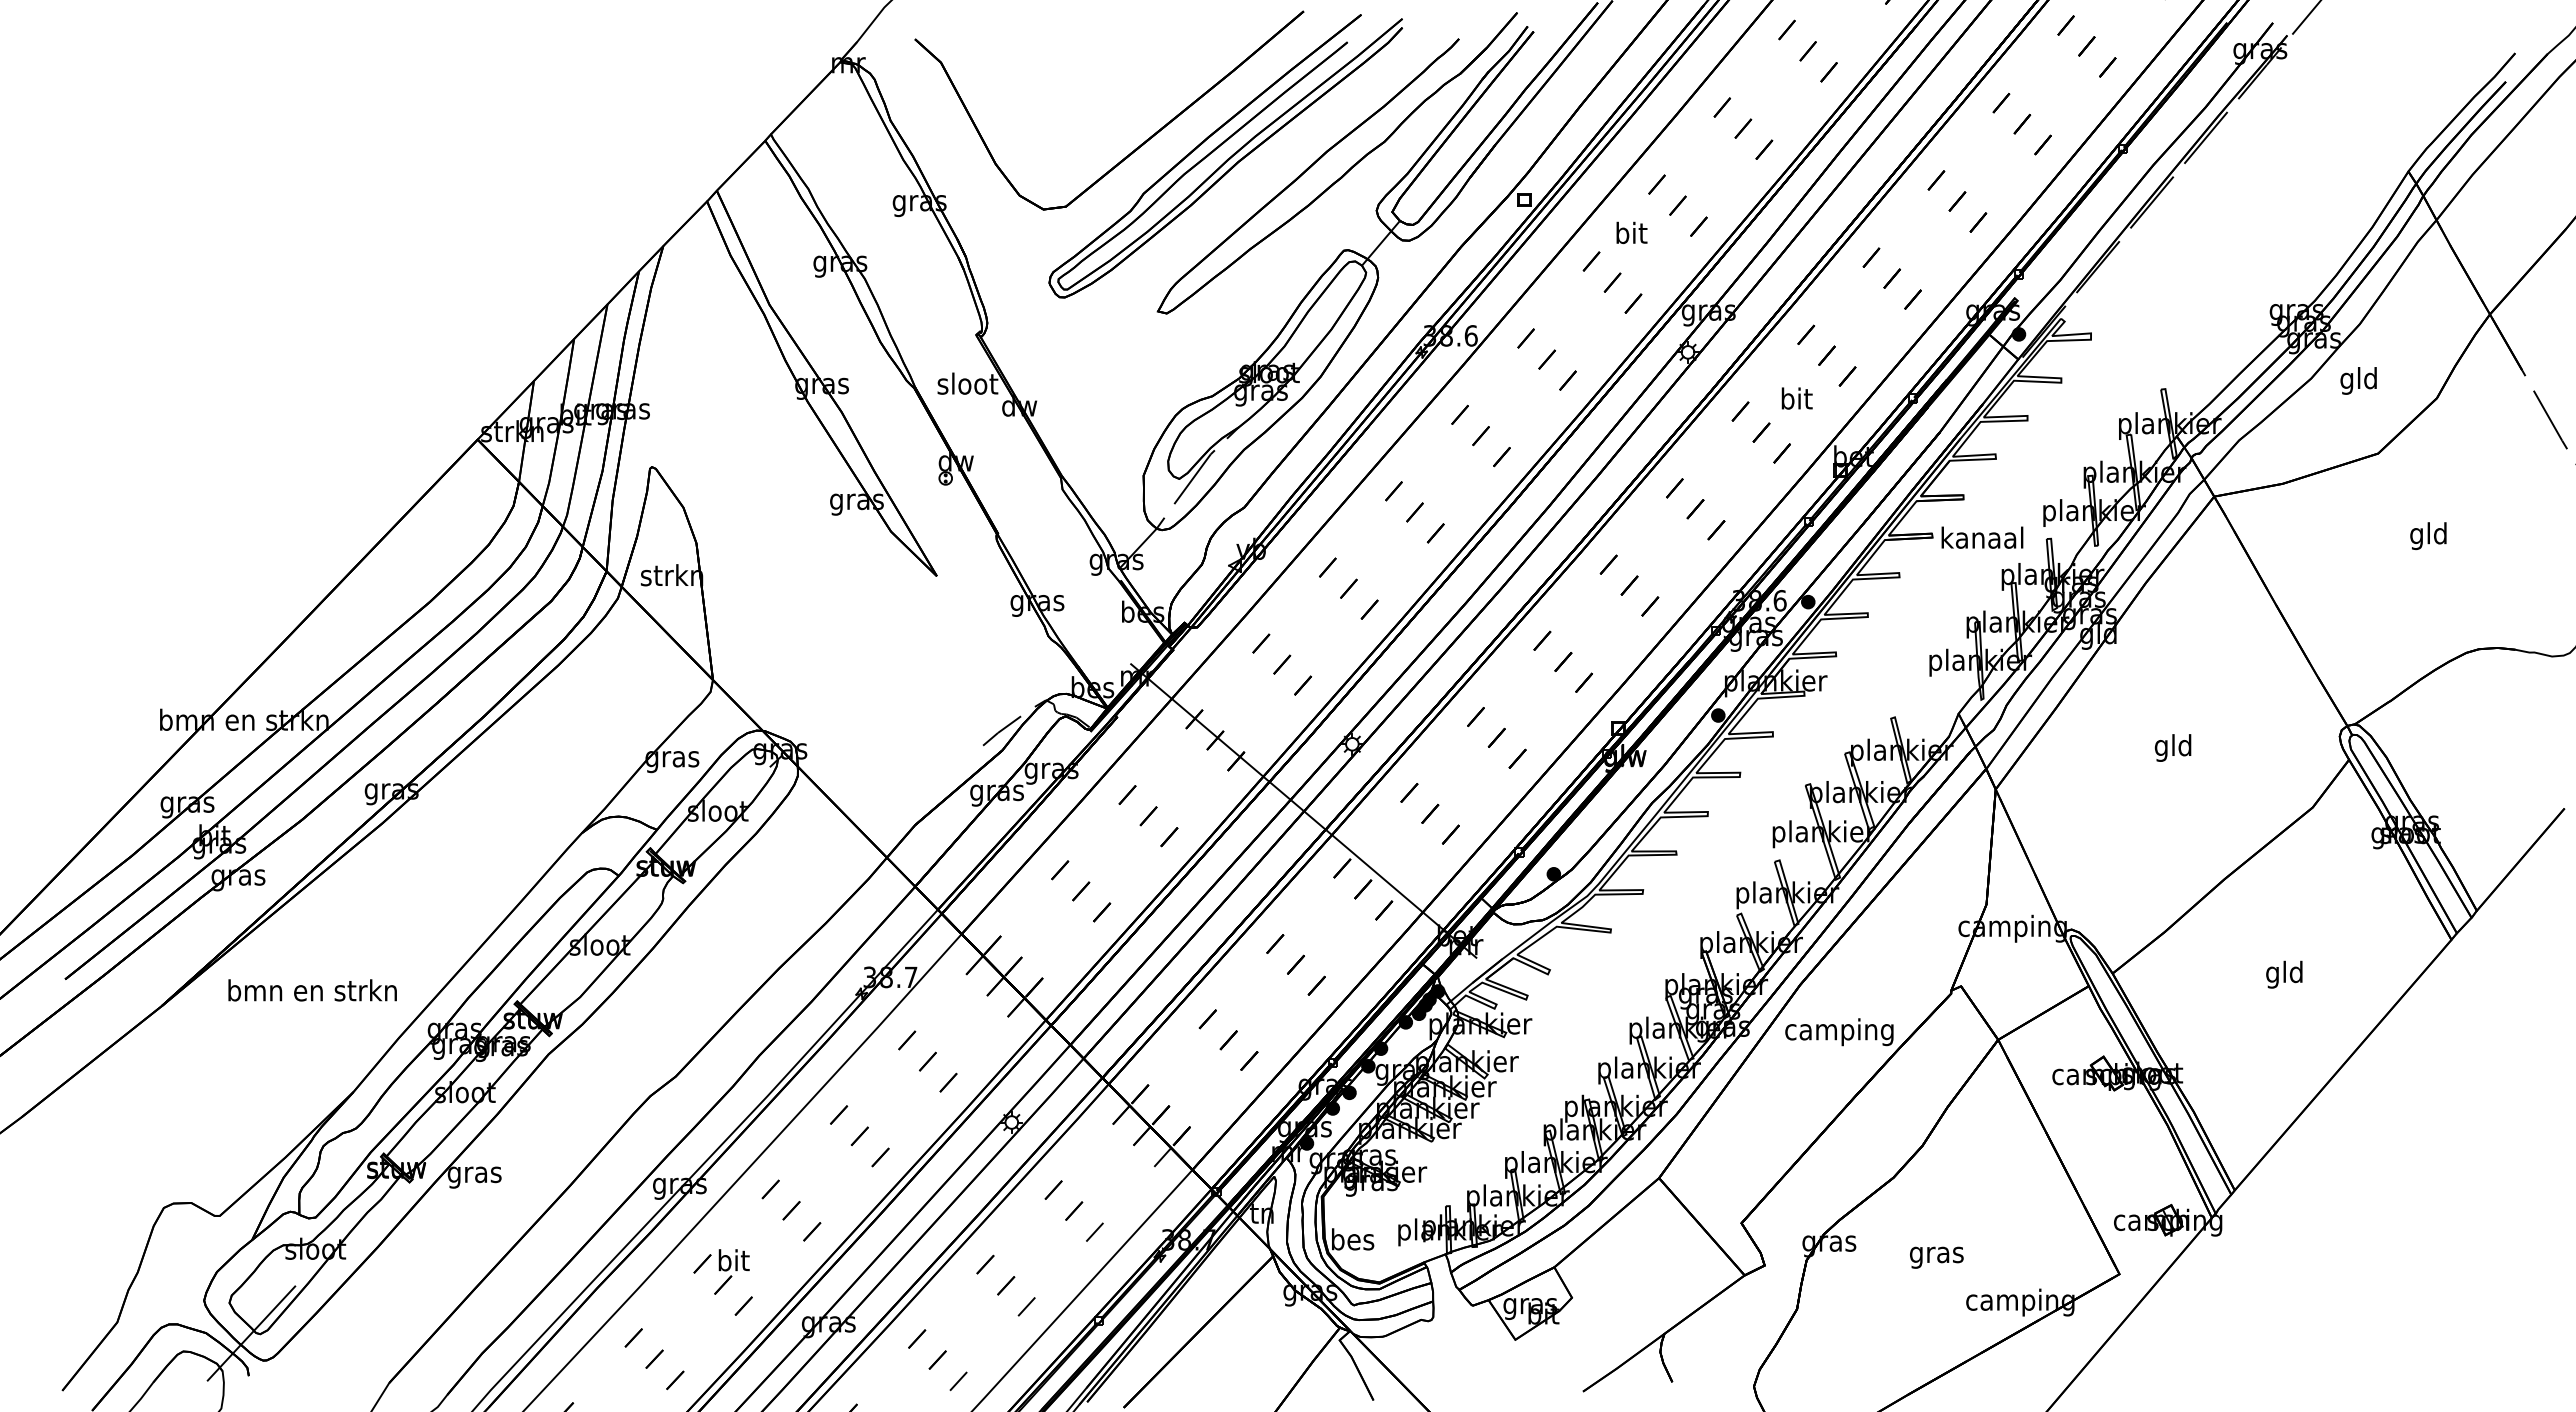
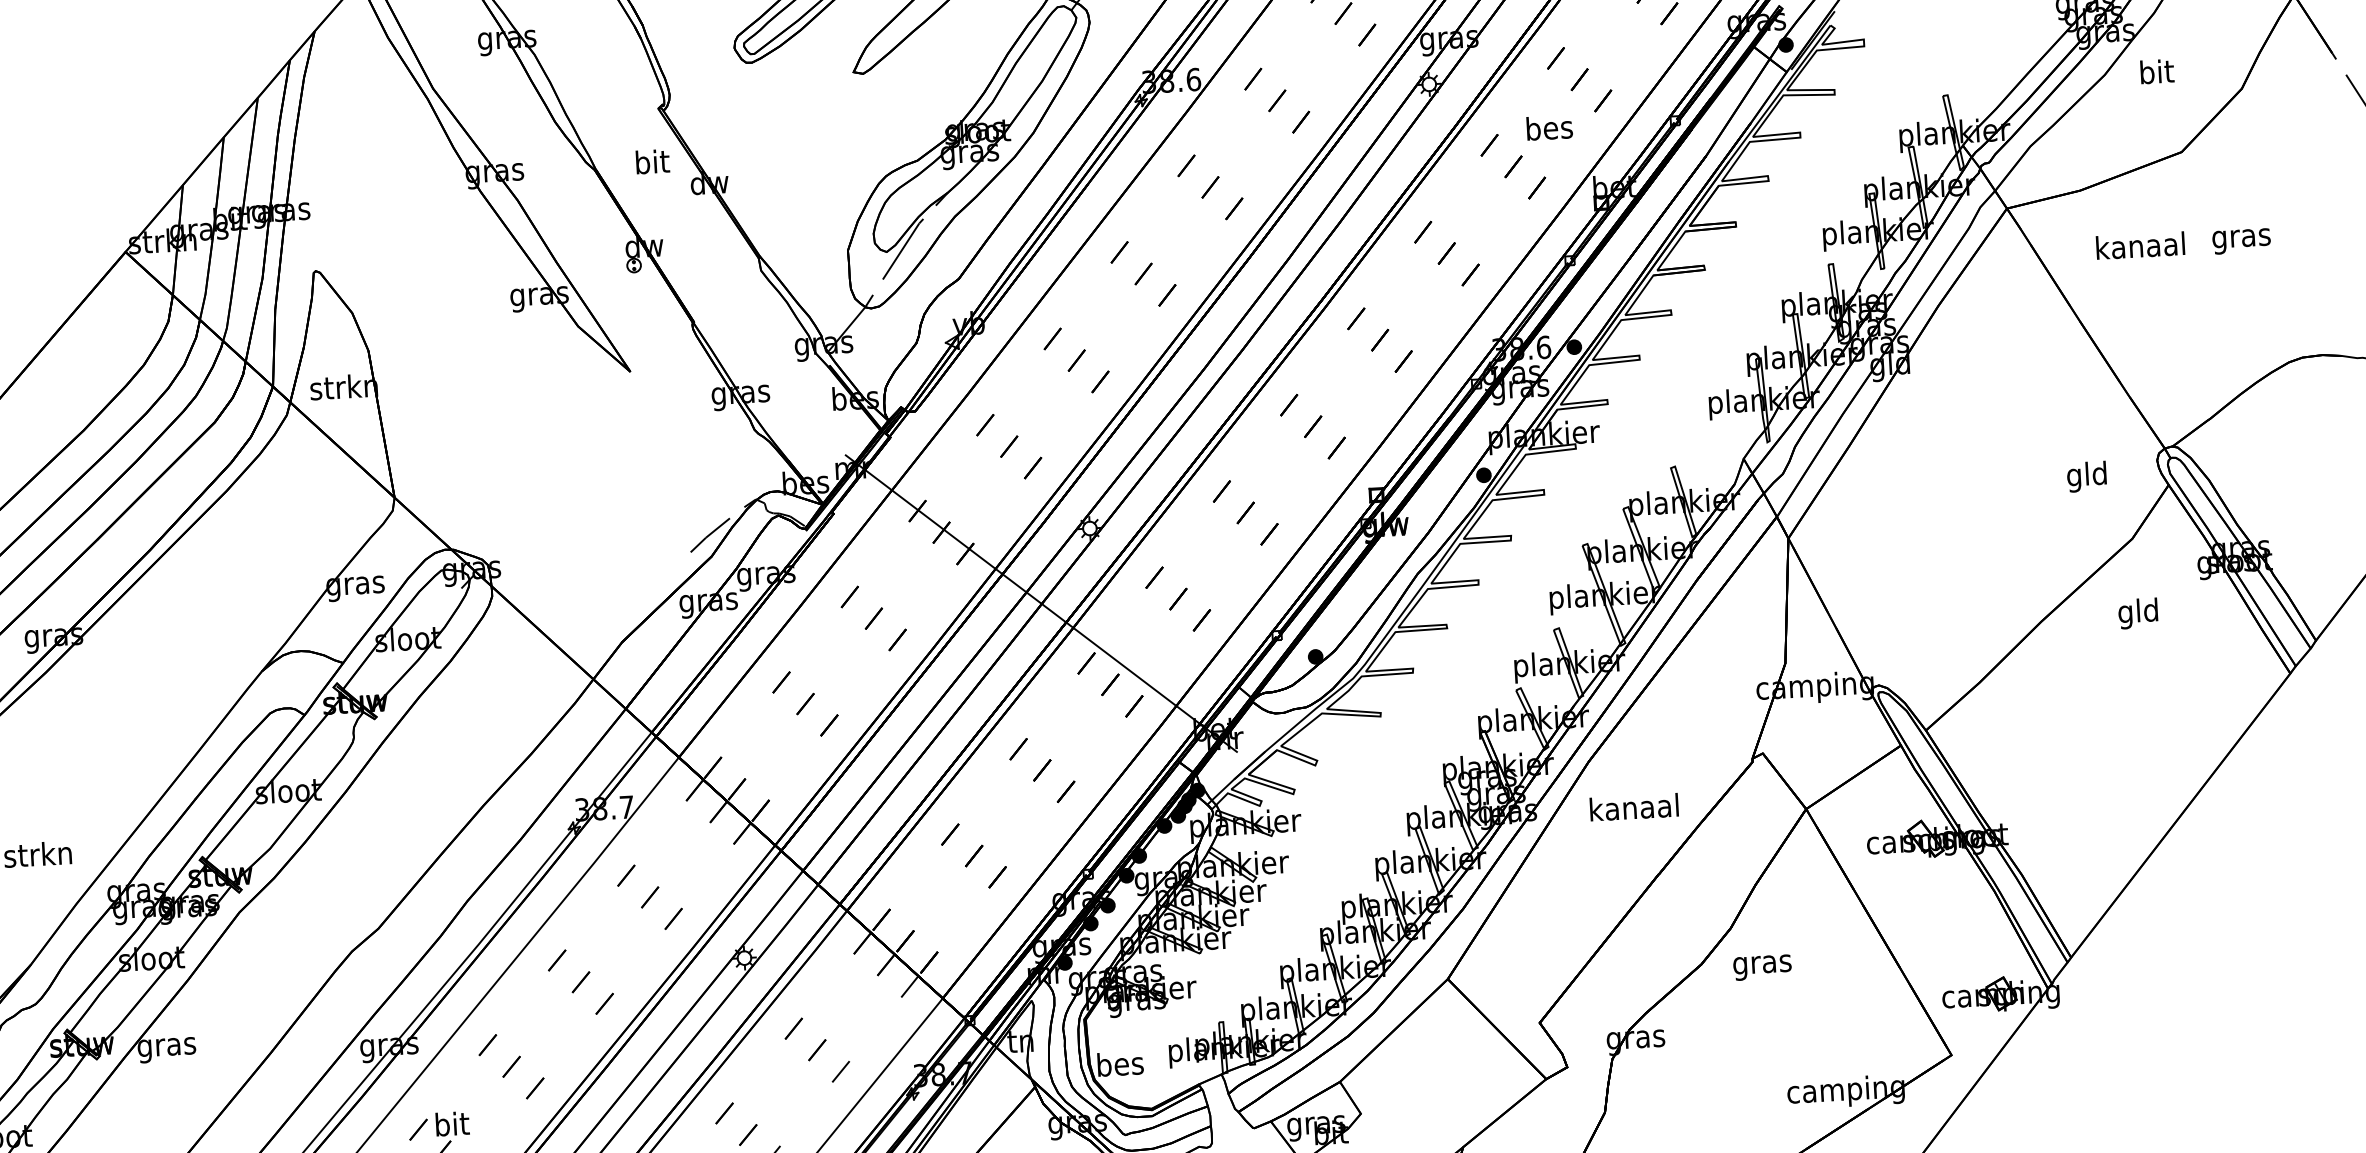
text: (2358, 380) -> (2155, 74), gld -> bit
text: (967, 383) -> (651, 161), sloot -> bit
text: (1796, 398) -> (1549, 127), bit -> bes
text: (2428, 536) -> (2241, 238), gld -> gras
text: (1982, 537) -> (2140, 245), moved
text: (2172, 747) -> (2086, 476), moved
text: (2284, 974) -> (2138, 613), moved
text: (1839, 1032) -> (1634, 810), camping -> kanaal
text: (1936, 1257) -> (1762, 967), moved

